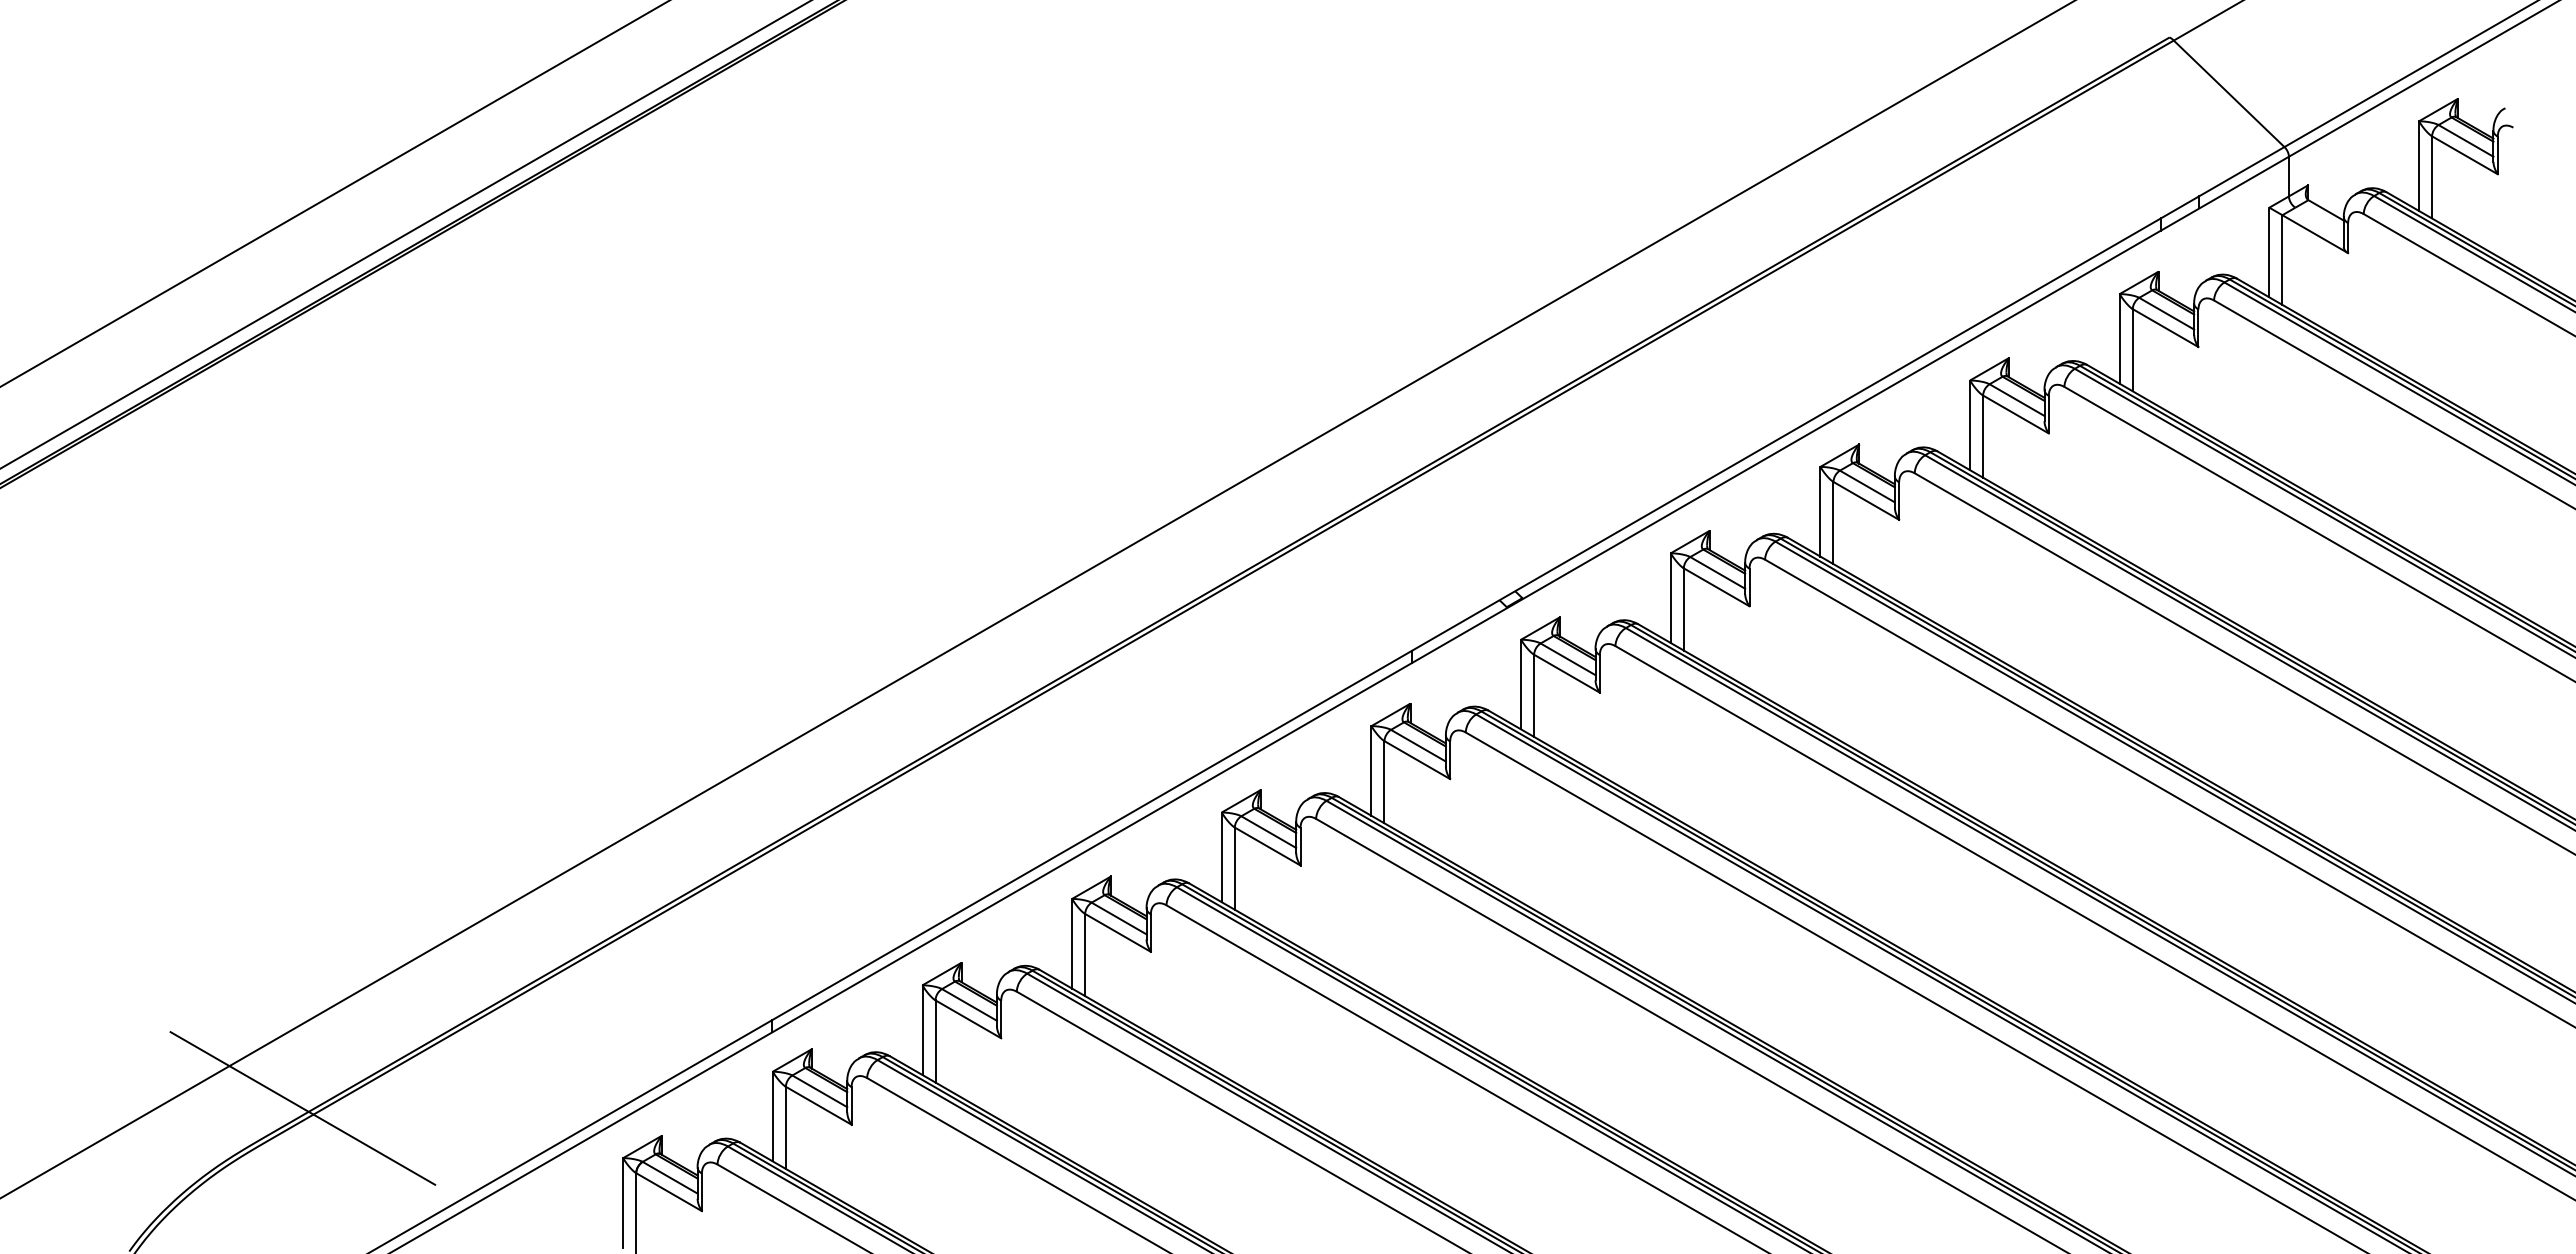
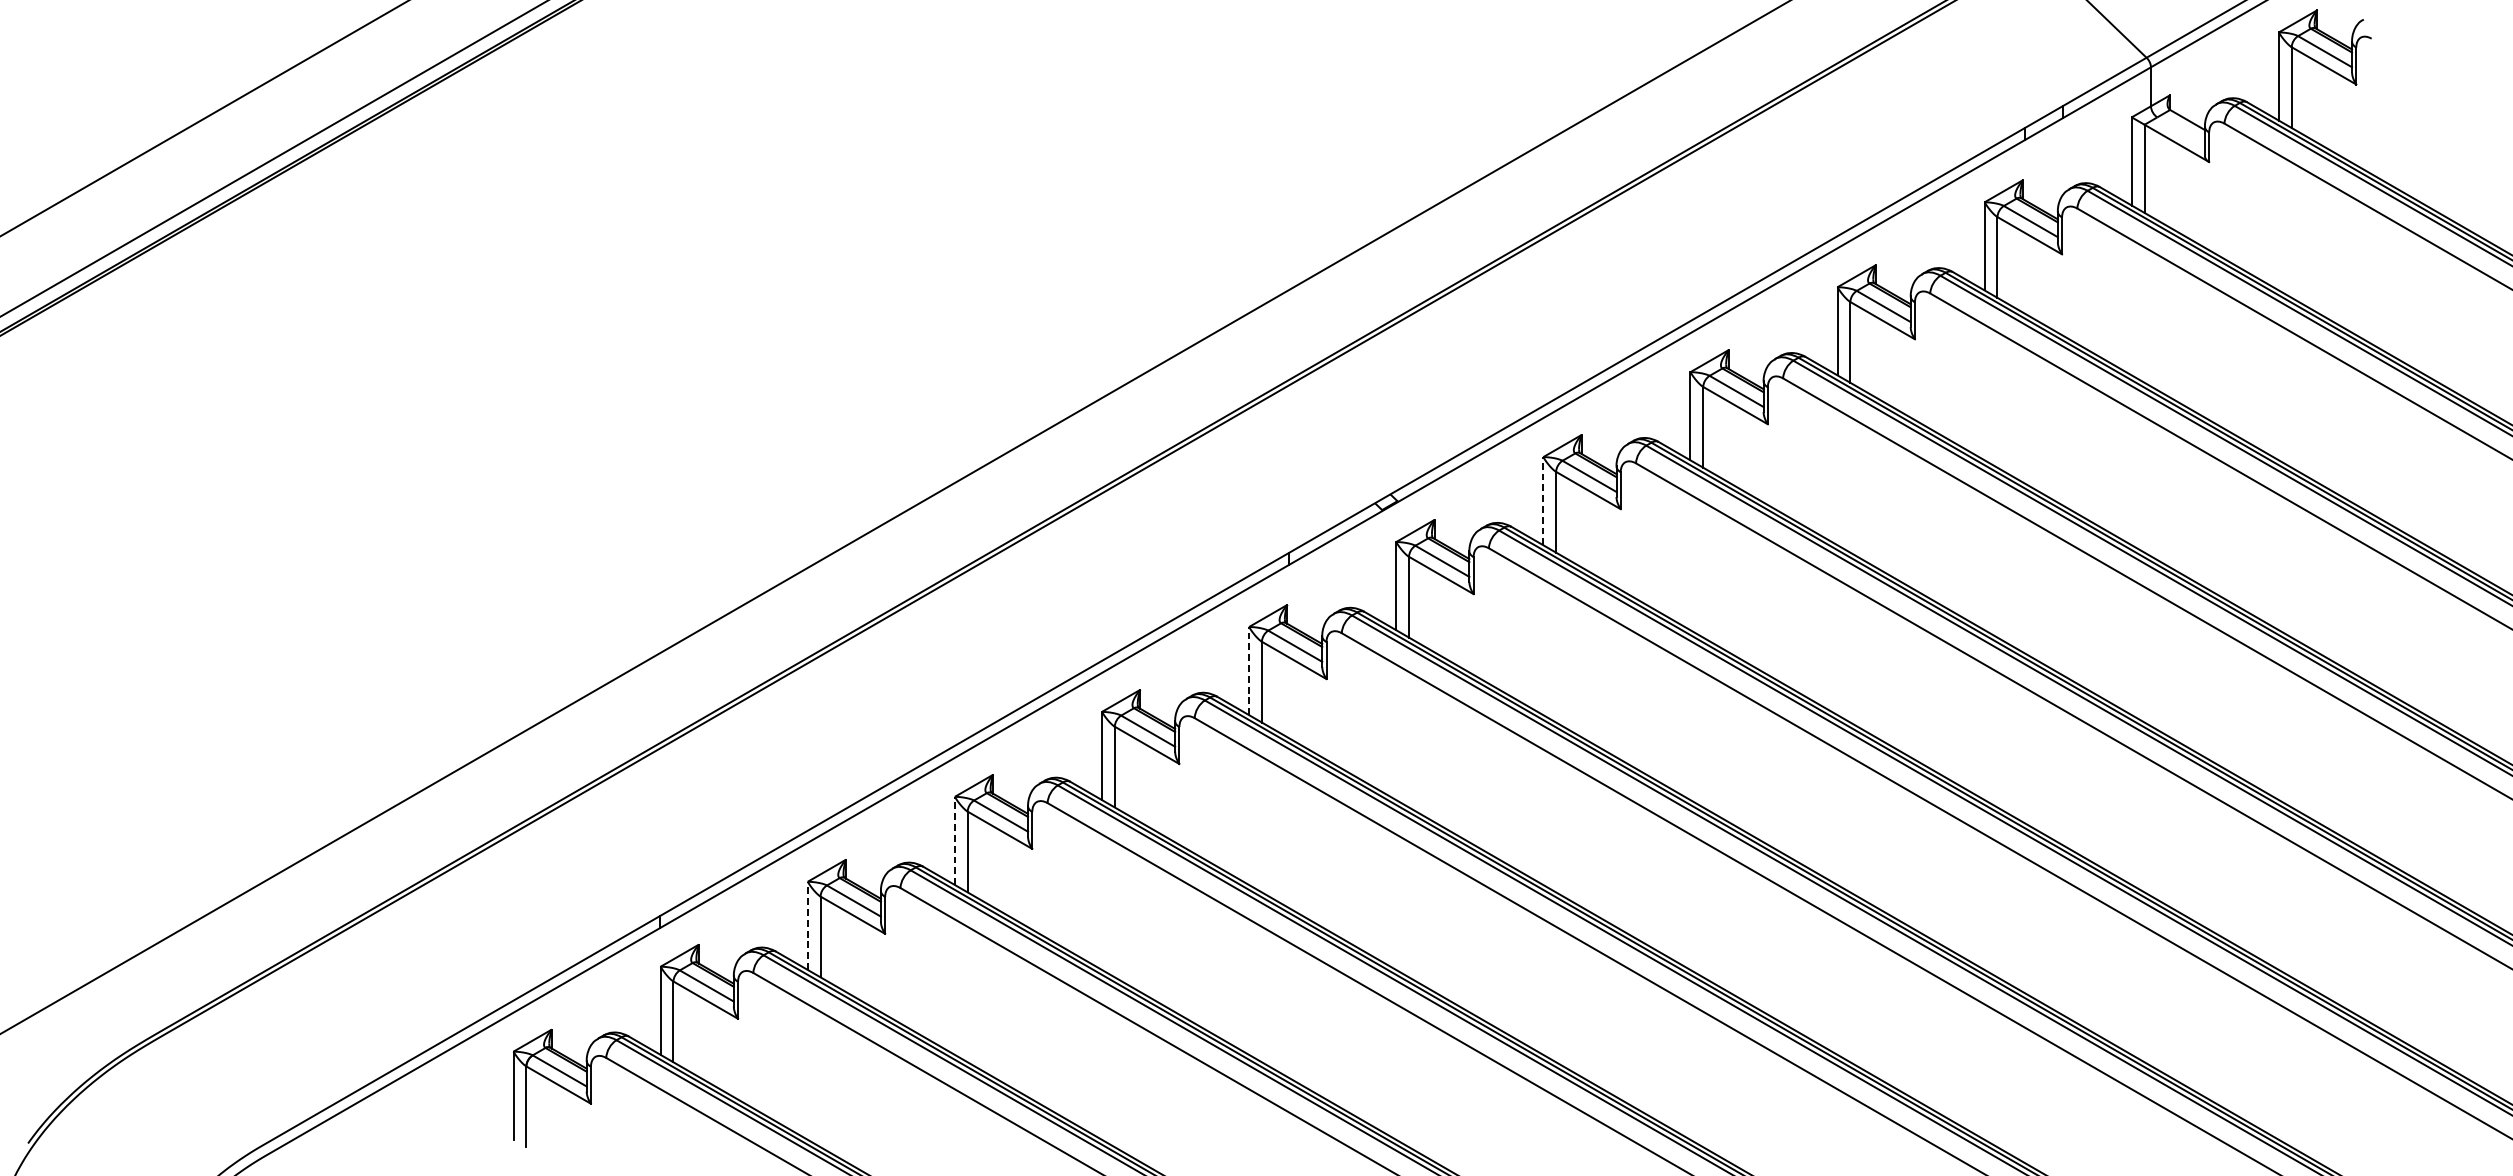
line: (1670, 598) -> (1543, 501), solid -> dashed
line: (1371, 770) -> (1249, 670), solid -> dashed
line: (1072, 943) -> (955, 840), solid -> dashed
line: (922, 1030) -> (807, 926), solid -> dashed
line: (302, 1108) -> (198, 1002), removed

